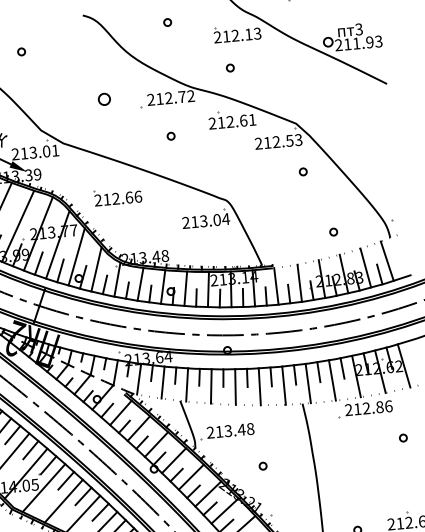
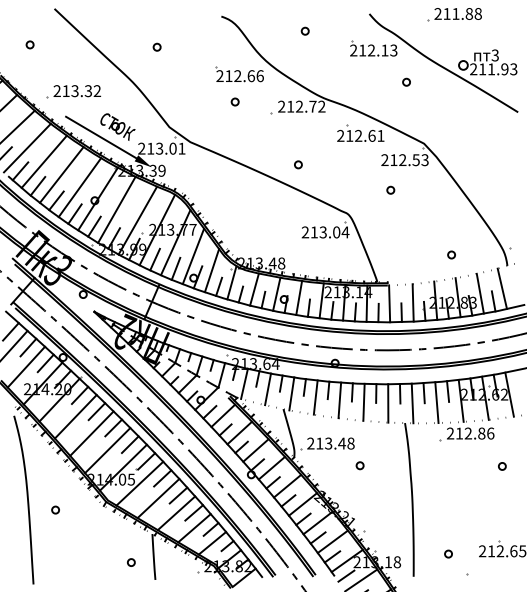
part: (230, 67) -> (406, 81), moved
part: (103, 98) -> (234, 101), size x0.62
part: (171, 135) -> (298, 164), moved
part: (302, 171) -> (390, 189), moved
part: (117, 197) -> (239, 74), moved
part: (262, 466) -> (359, 465), moved

